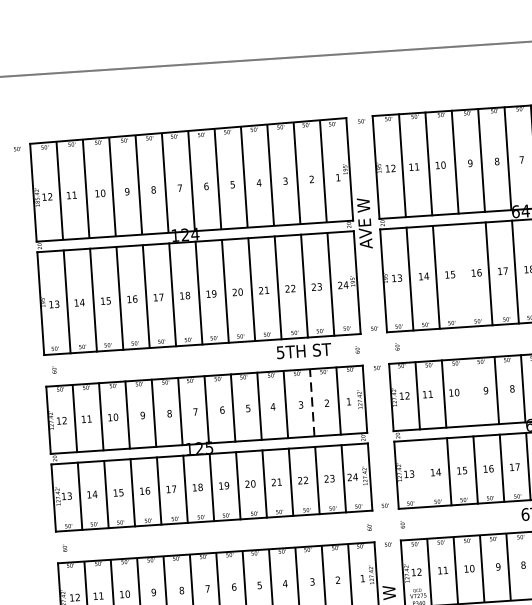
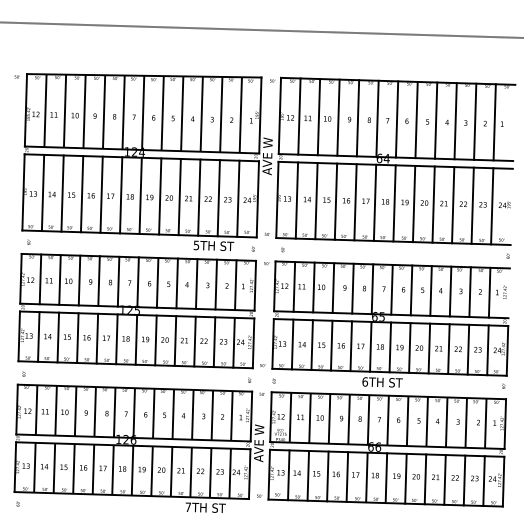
line: (462, 275) -> (335, 201), added
line: (470, 391) -> (333, 287), added
line: (312, 402) -> (216, 284), dashed -> solid
line: (422, 473) -> (292, 344), added

